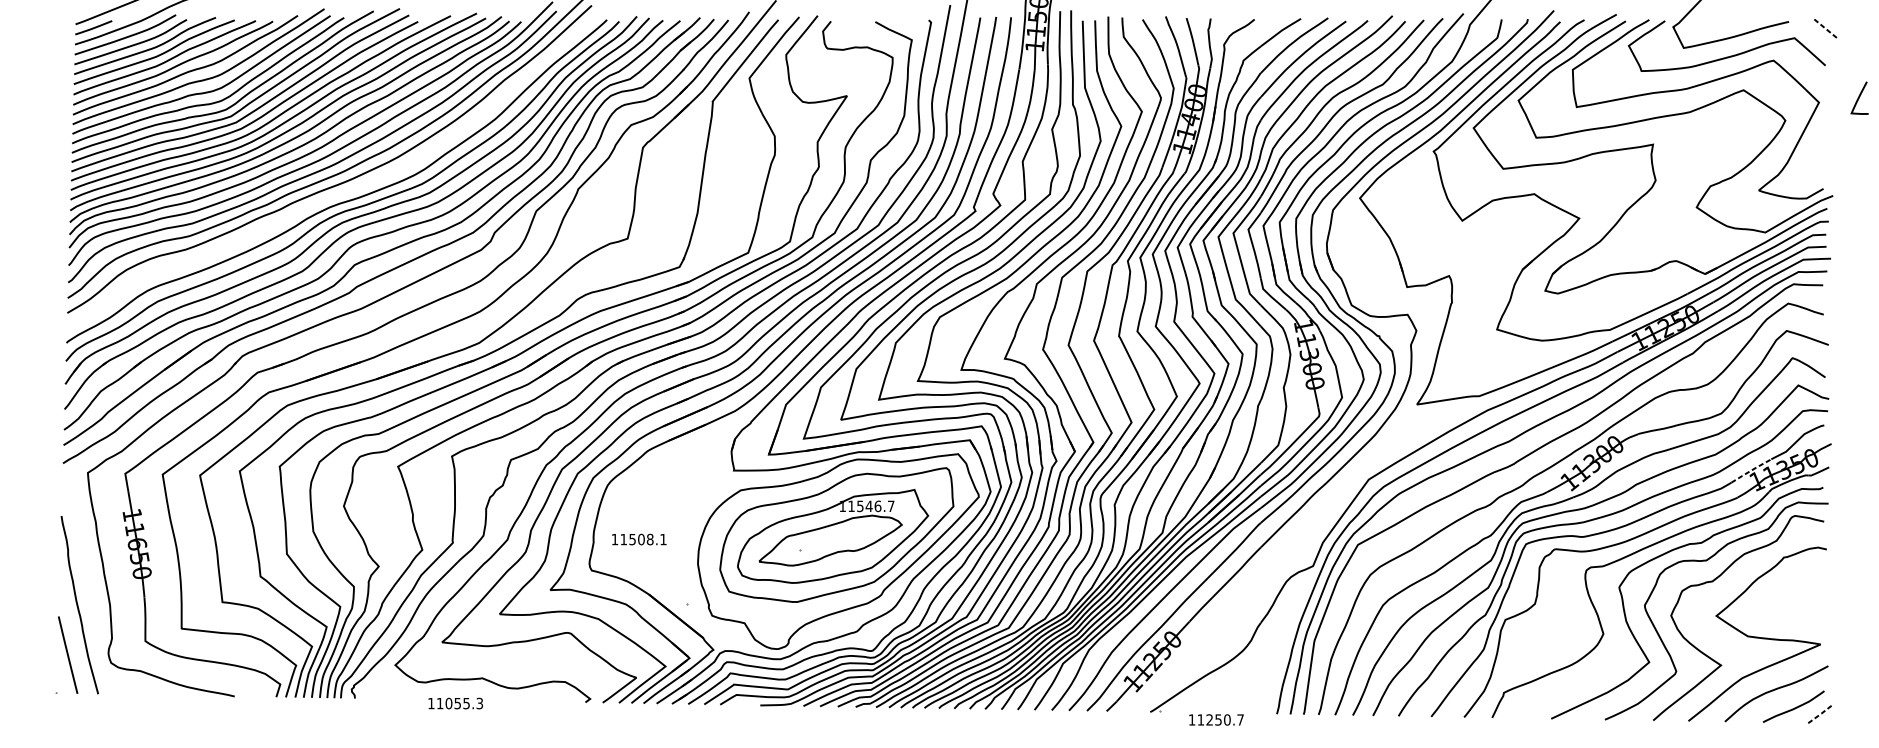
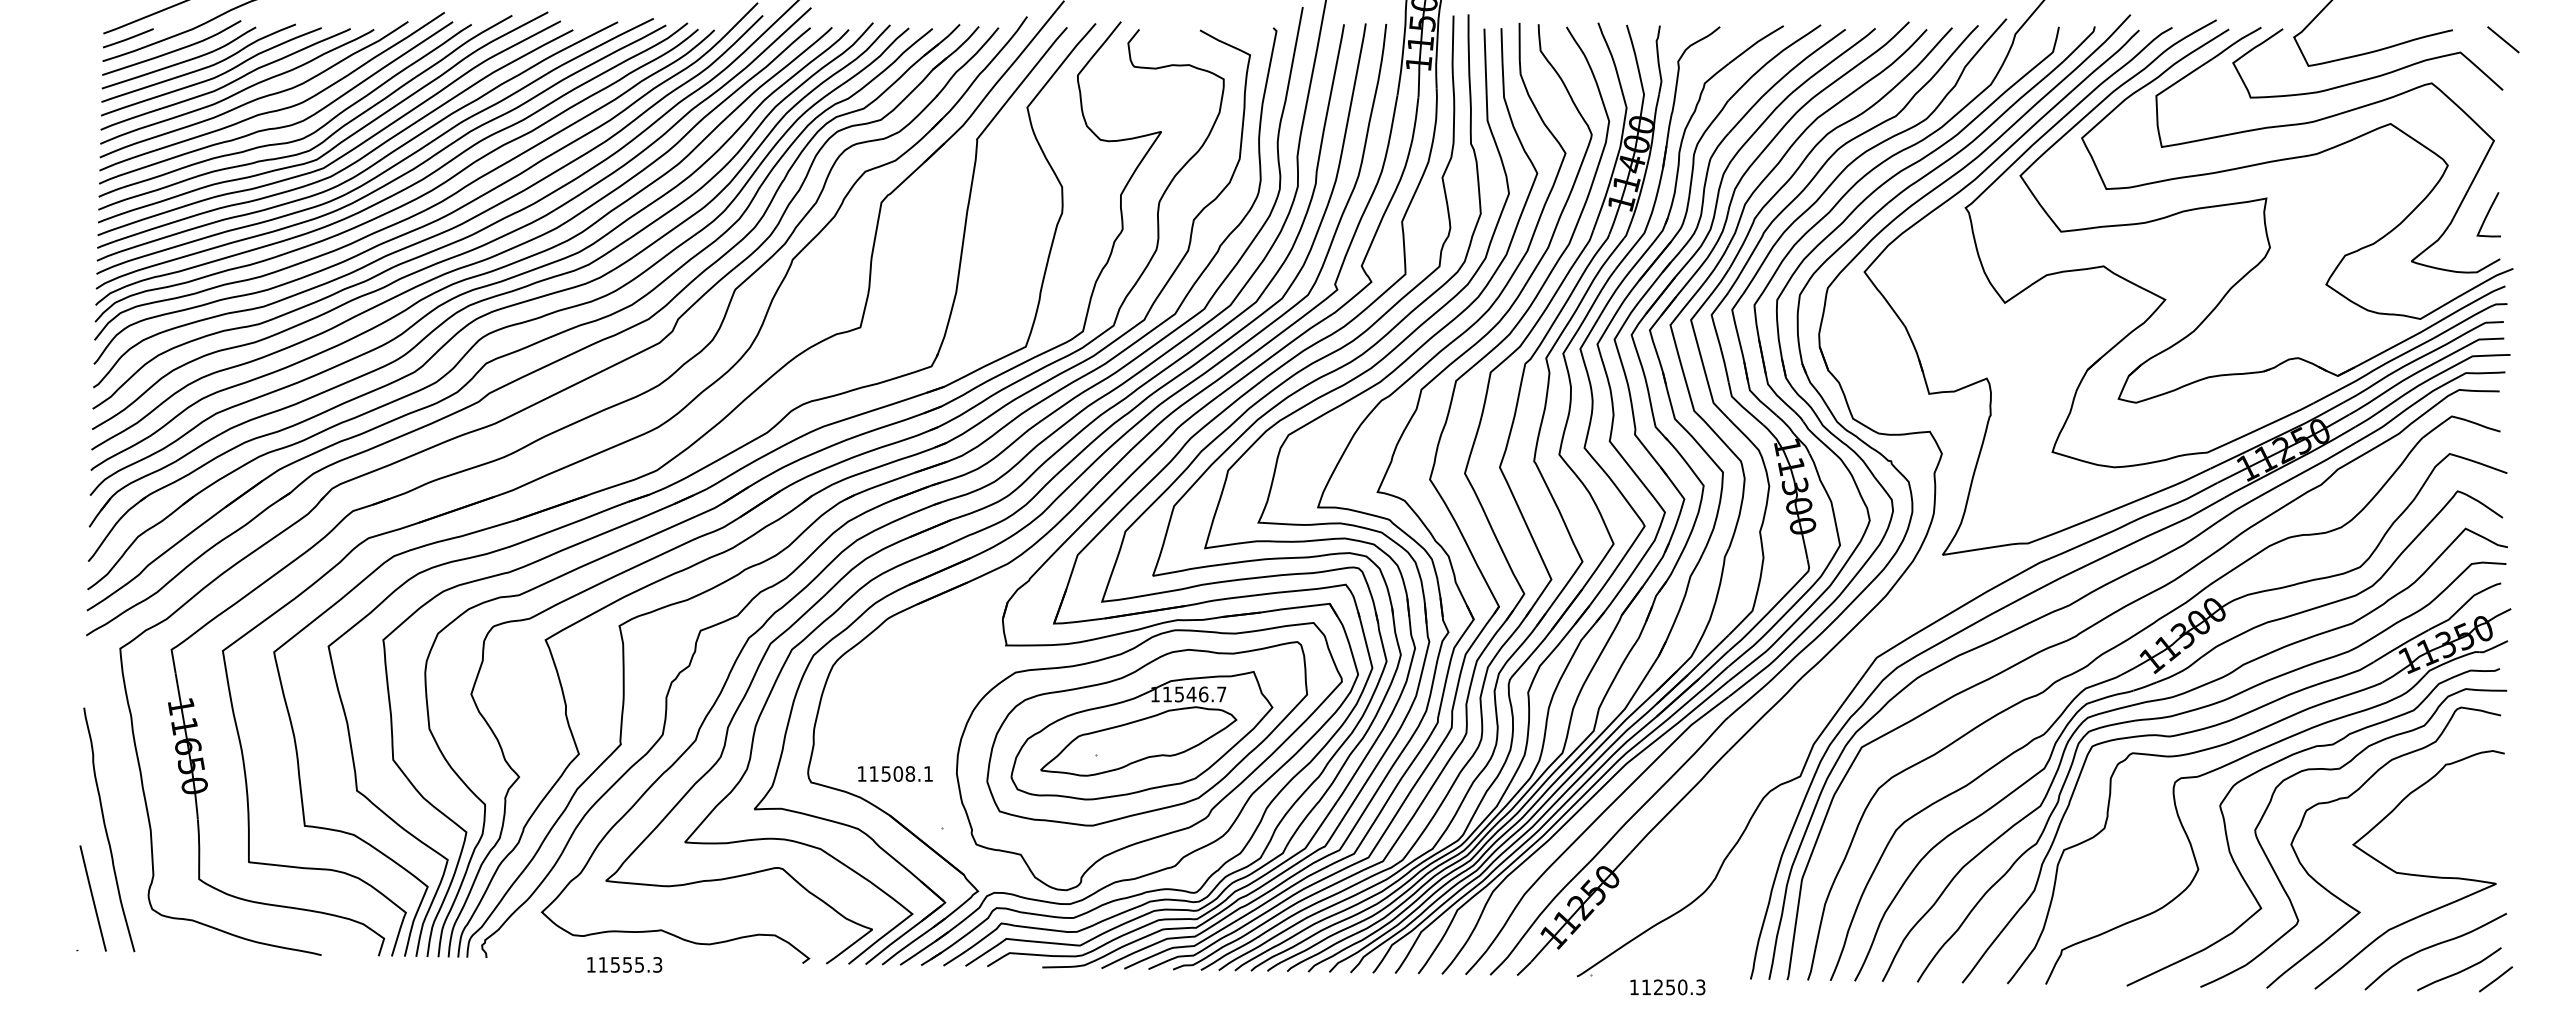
line: (1825, 28) -> (2503, 39), dashed -> solid
curve: (1859, 97) -> (2488, 214), moved
curve: (336, 194) -> (461, 266), added
line: (1750, 470) -> (2400, 645), dashed -> solid
text: (639, 539) -> (895, 773), moved
text: (449, 703) -> (615, 964), 11055.3 -> 11555.3
line: (1820, 714) -> (2496, 979), dashed -> solid
text: (1240, 720) -> (1700, 987), 11250.7 -> 11250.3

